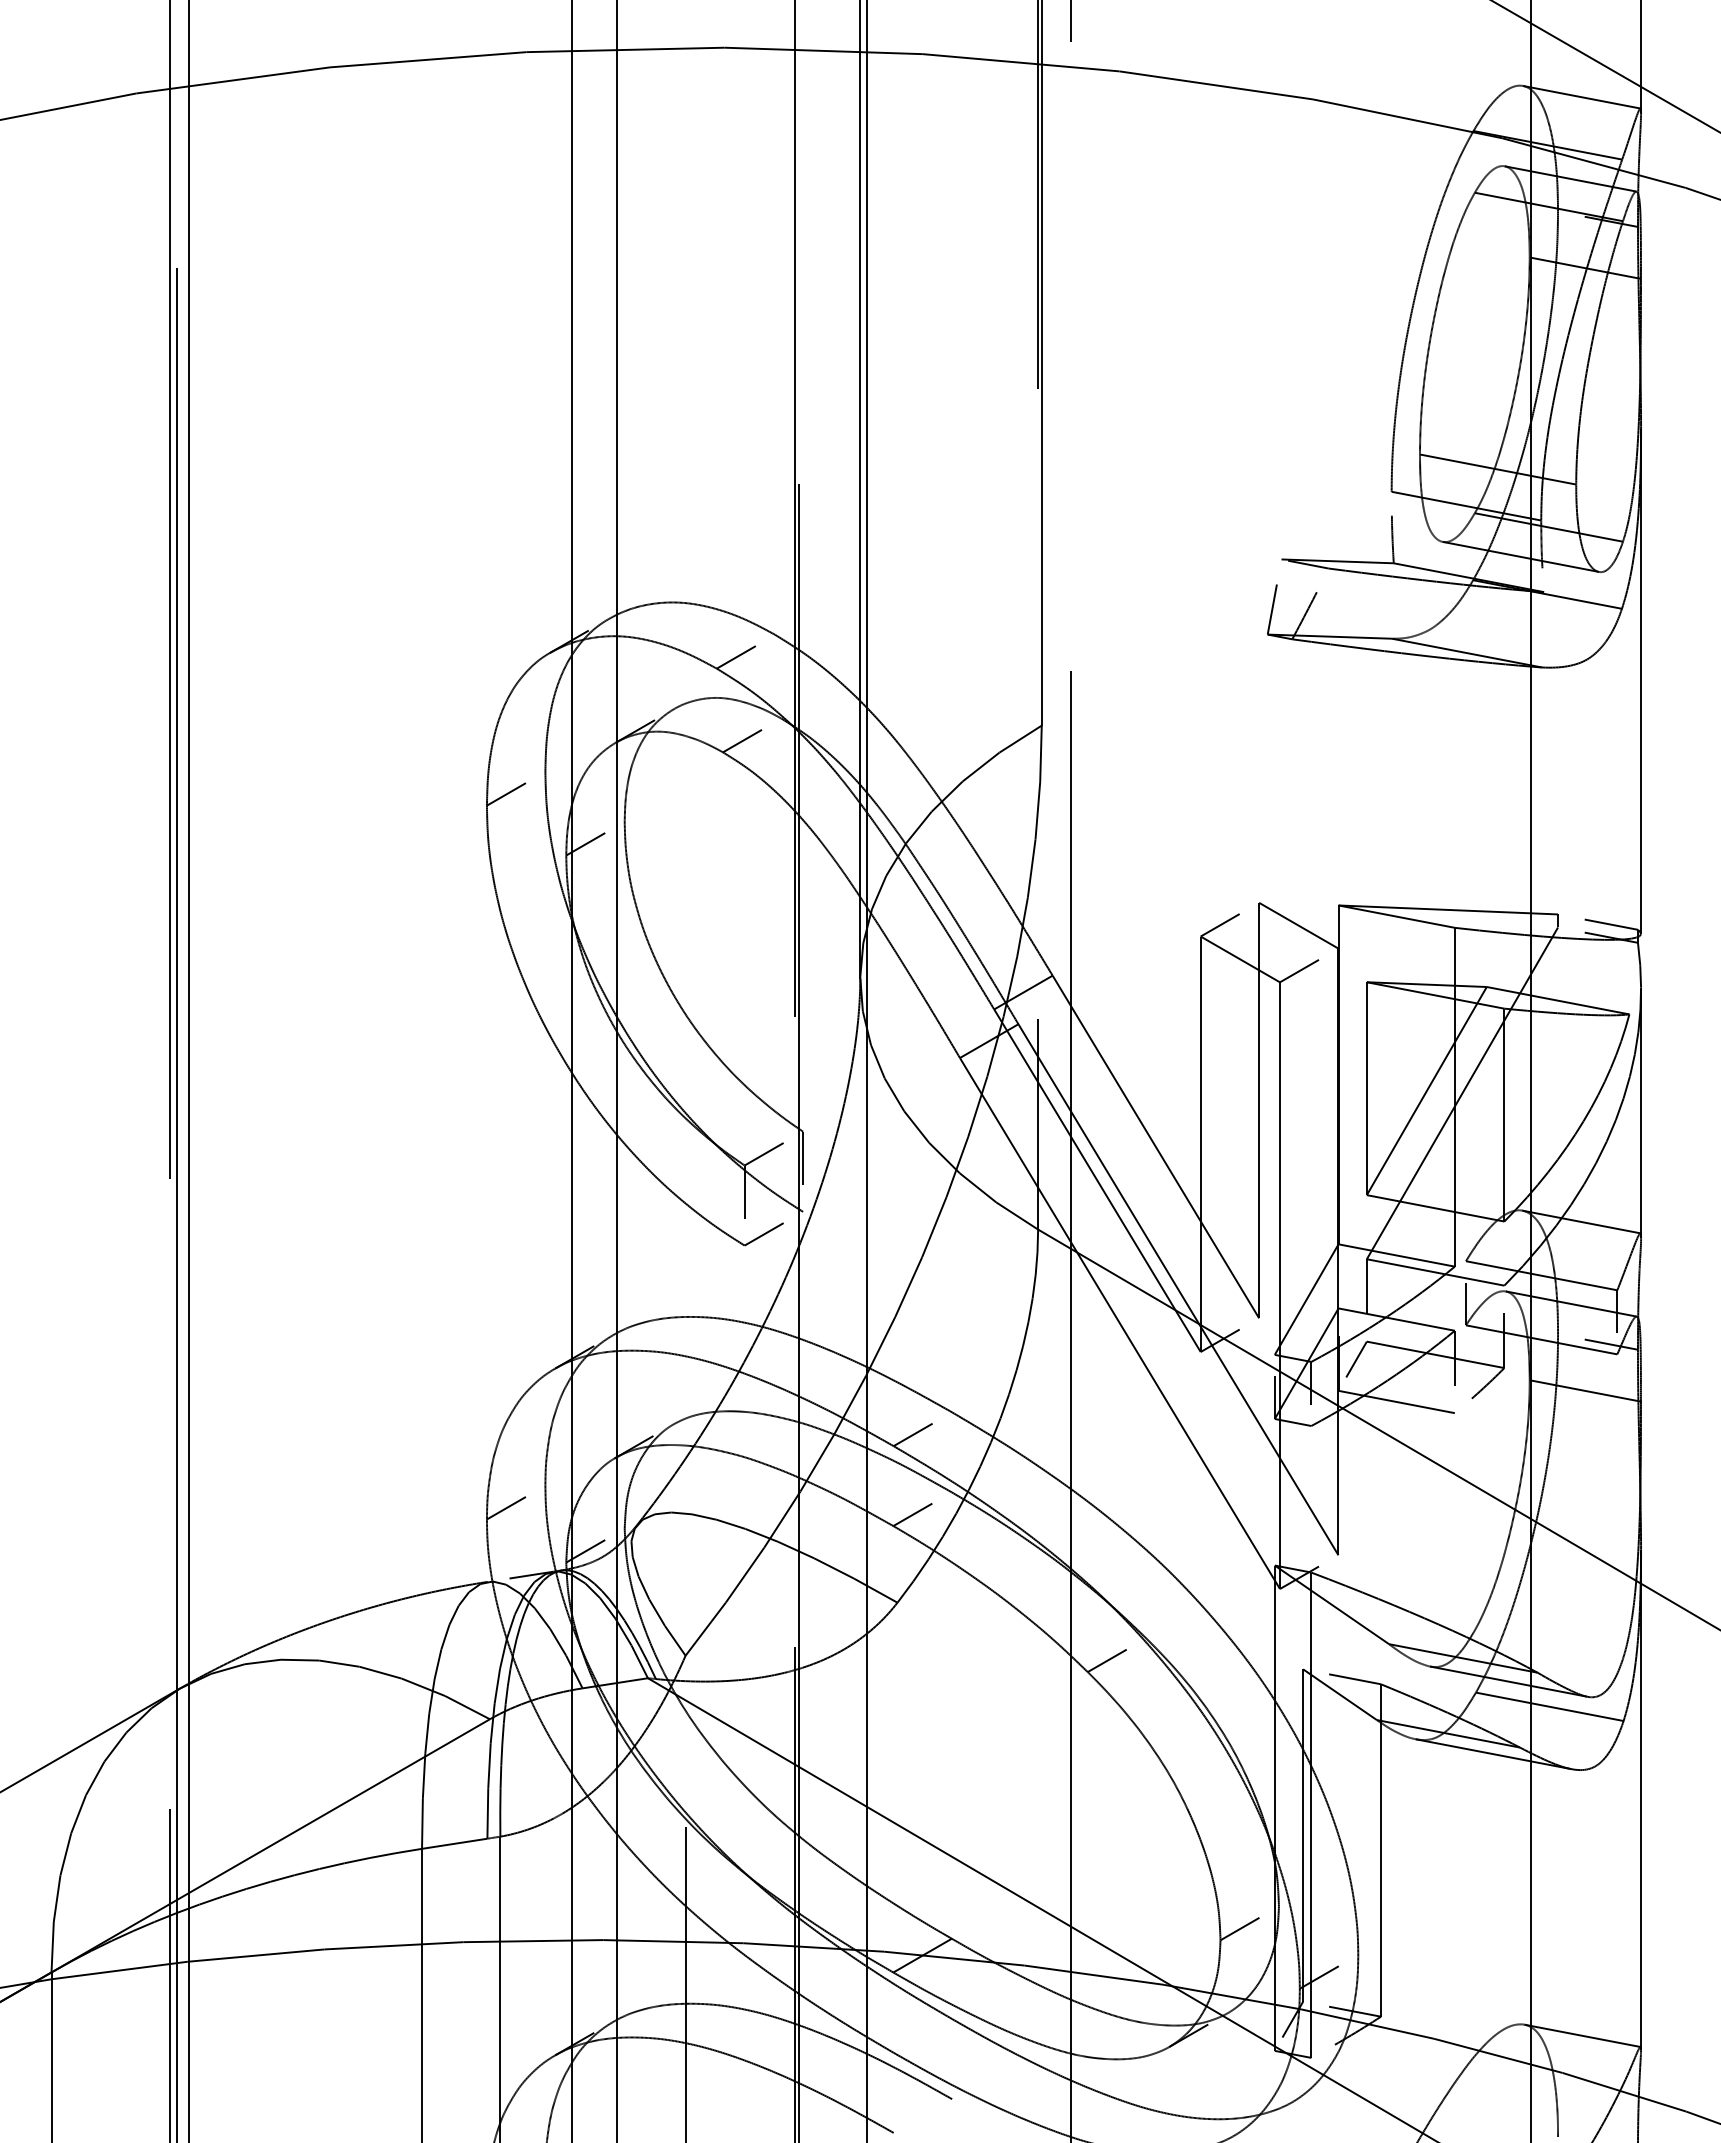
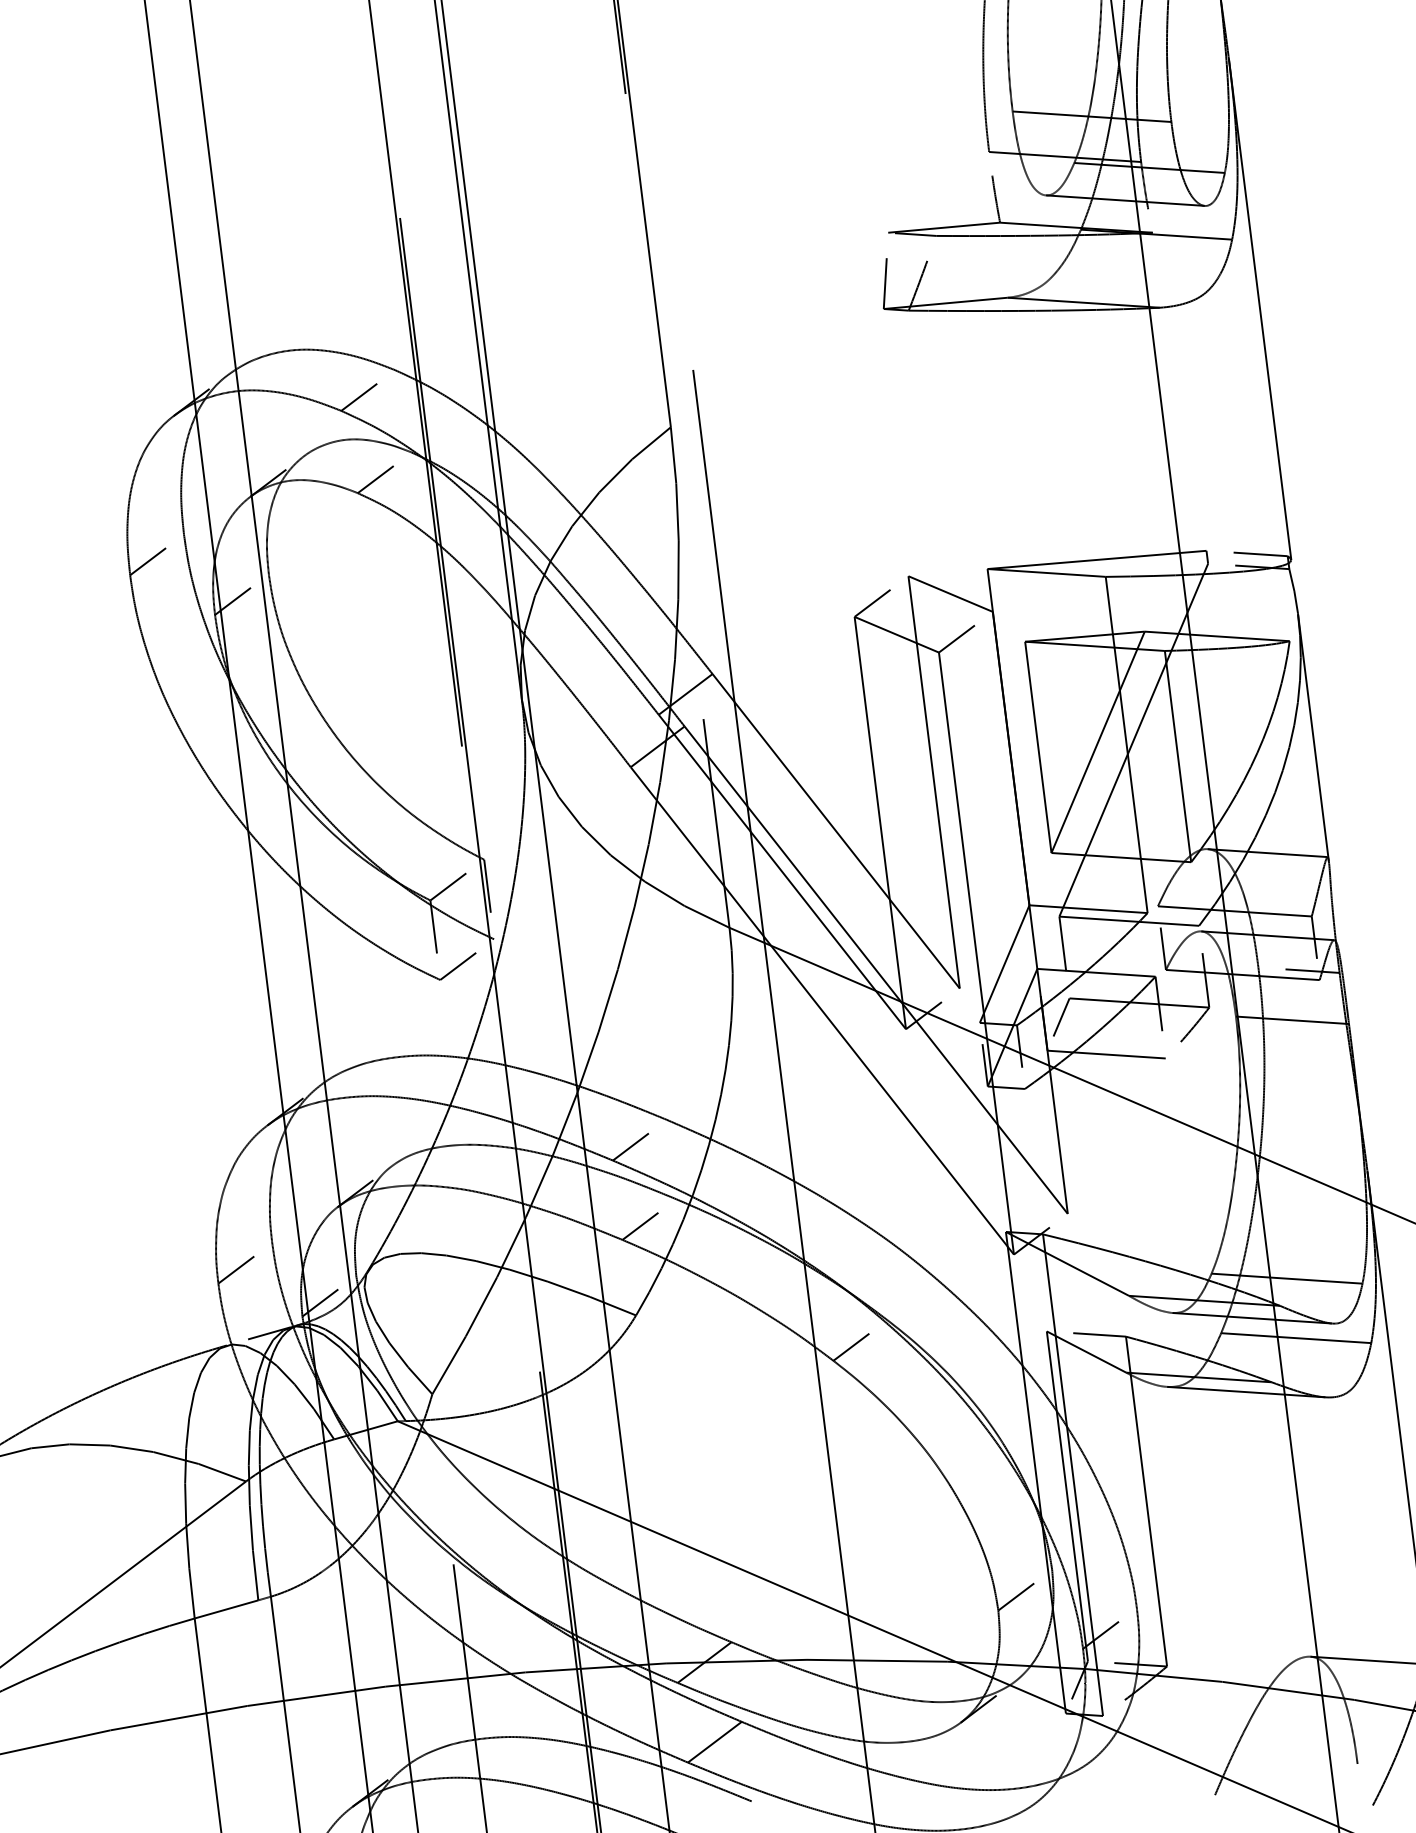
line: (1547, 1646) -> (1286, 1278), added
line: (922, 2035) -> (714, 1741), added

